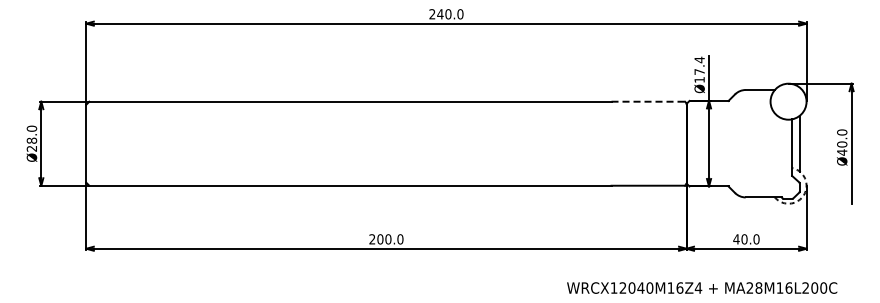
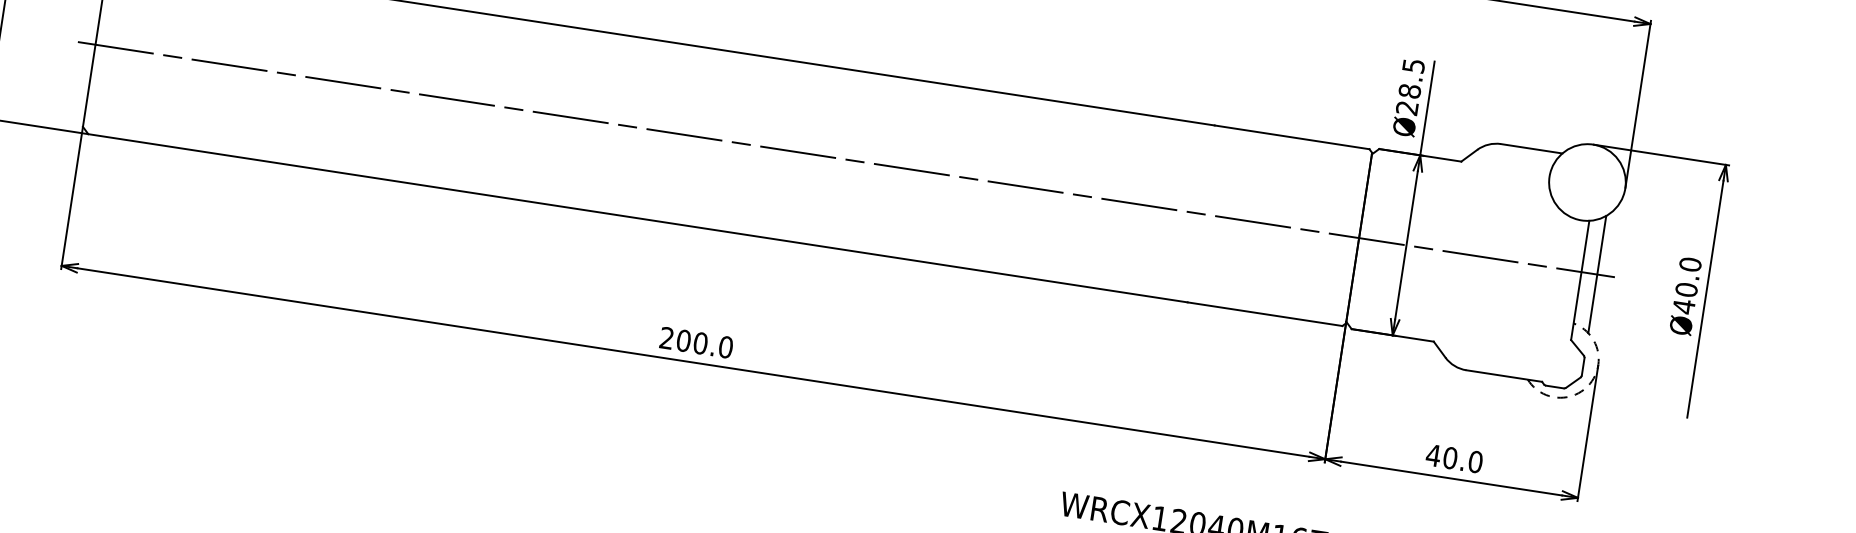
text: (699, 69) -> (1410, 86), Ø17.4 -> Ø28.5
line: (648, 101) -> (1292, 136), dashed -> solid
line: (442, 143) -> (845, 159), added

